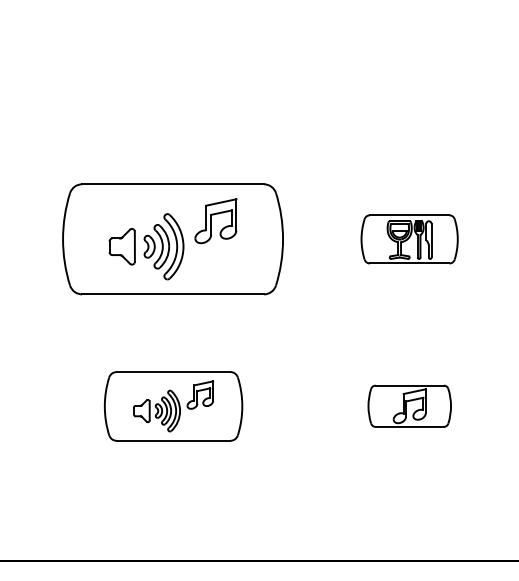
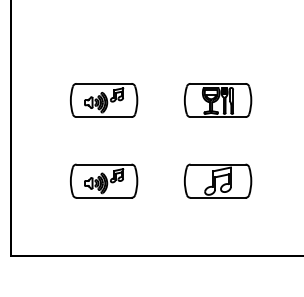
part: (174, 239) -> (104, 100), size x0.62
part: (410, 239) -> (218, 100), size x1.43
part: (410, 404) -> (218, 180), size x1.67

